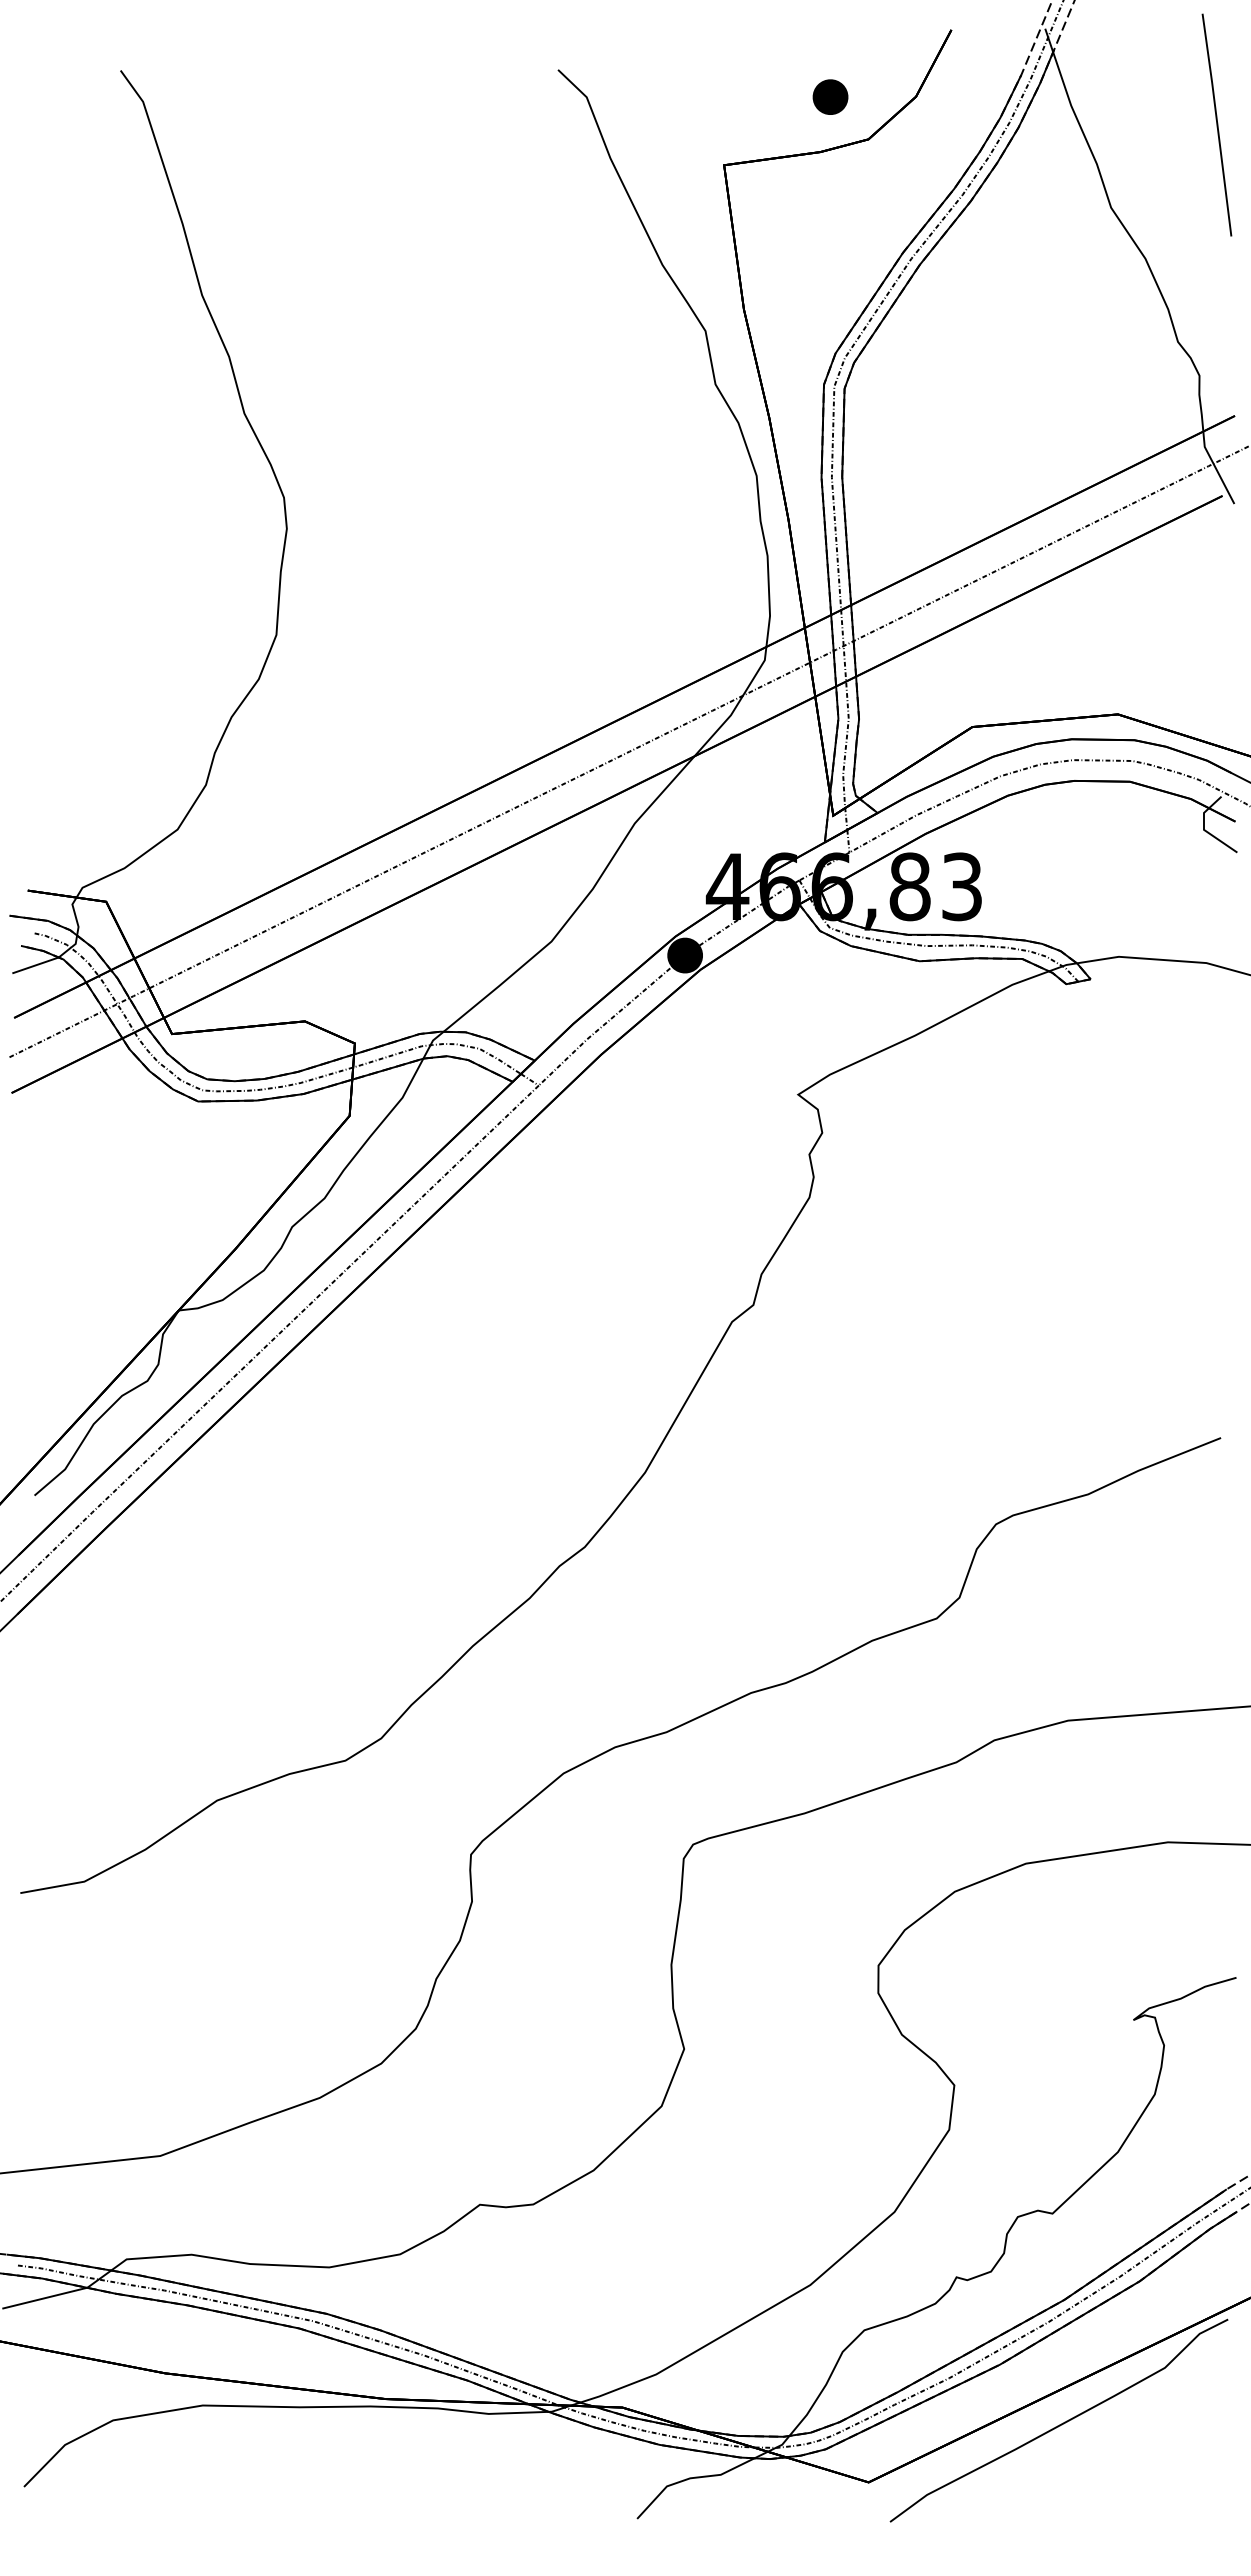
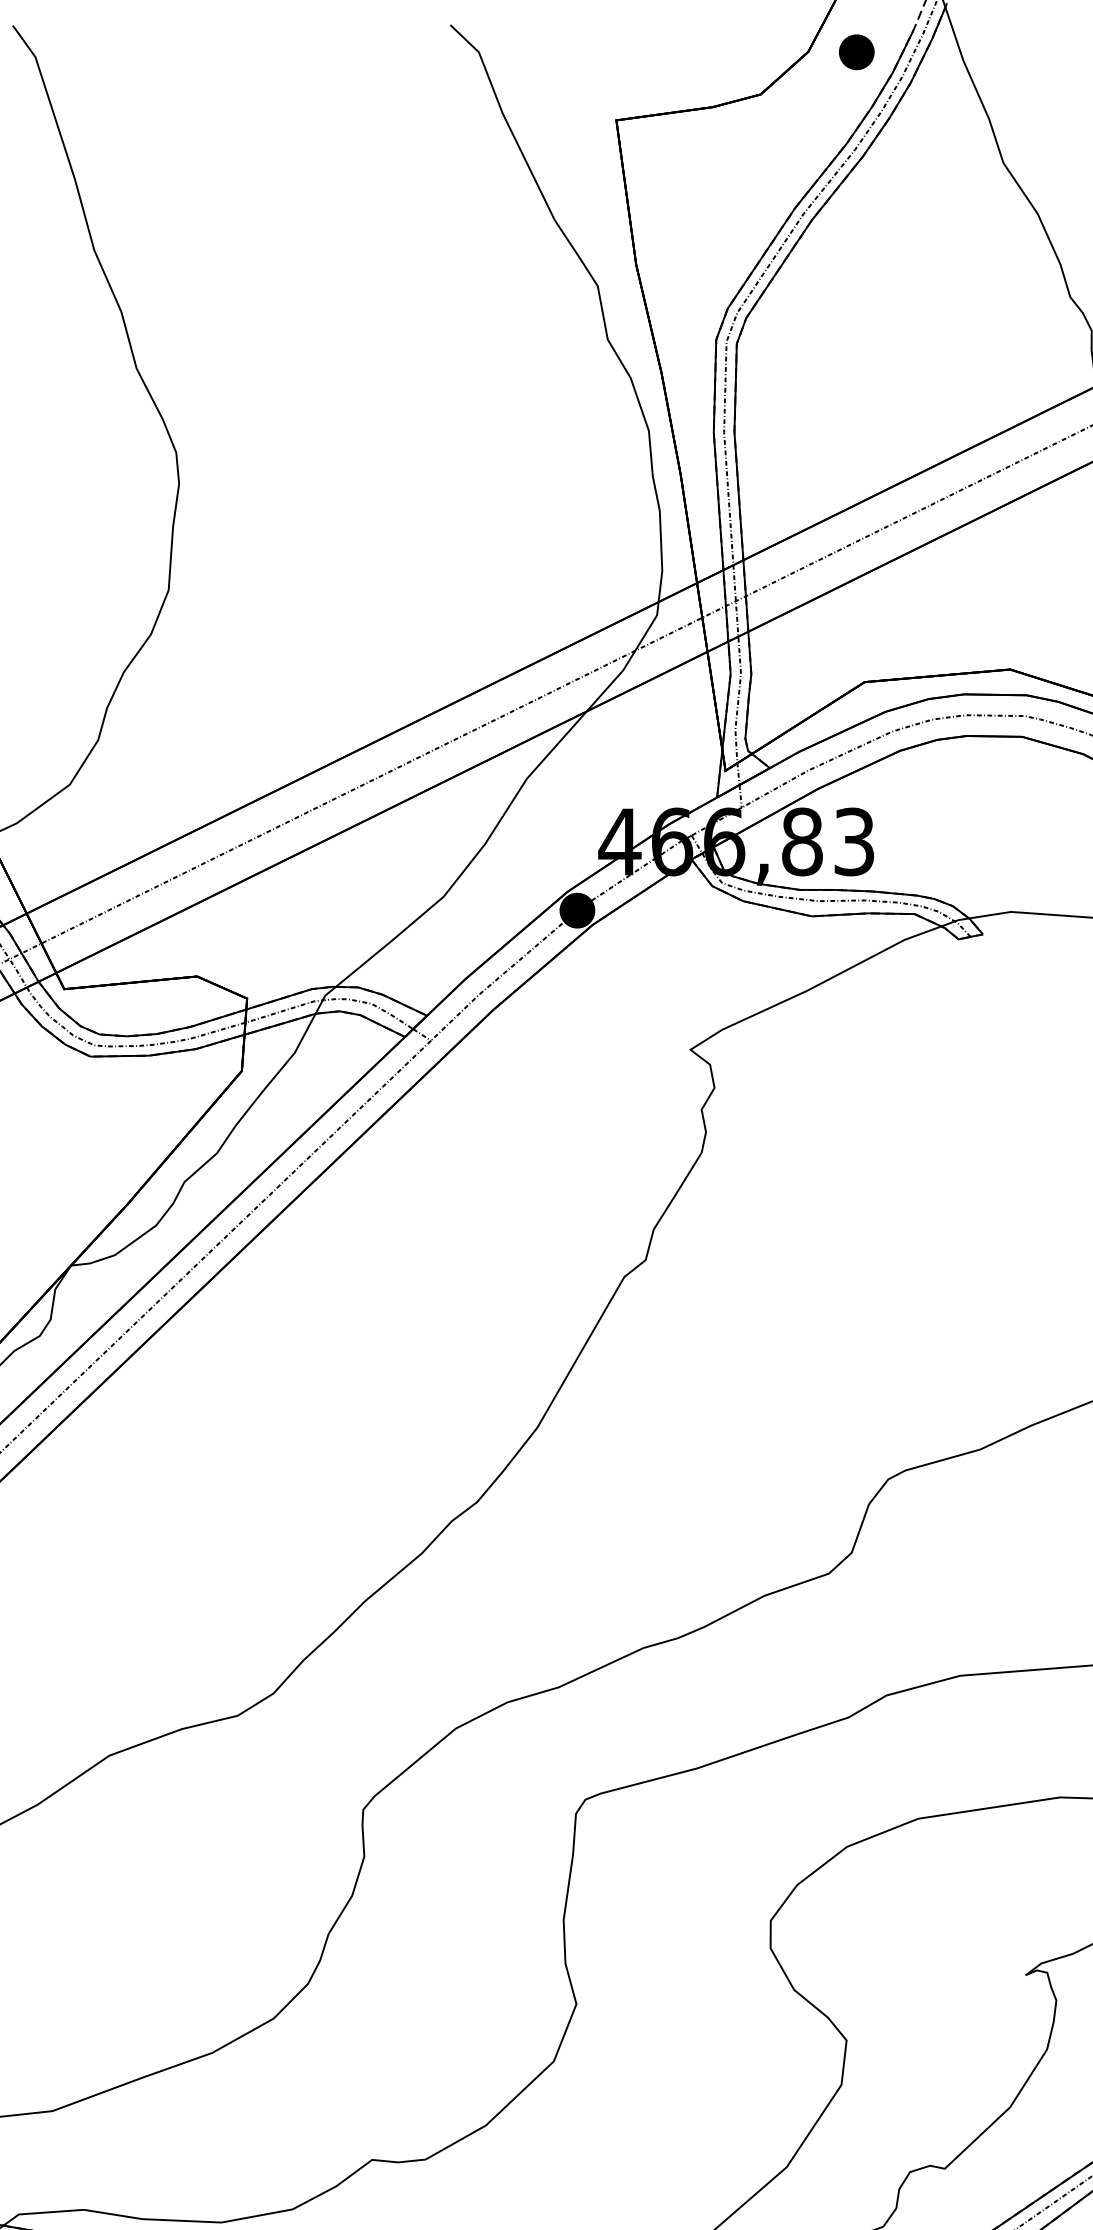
part: (830, 96) -> (856, 51), moved

